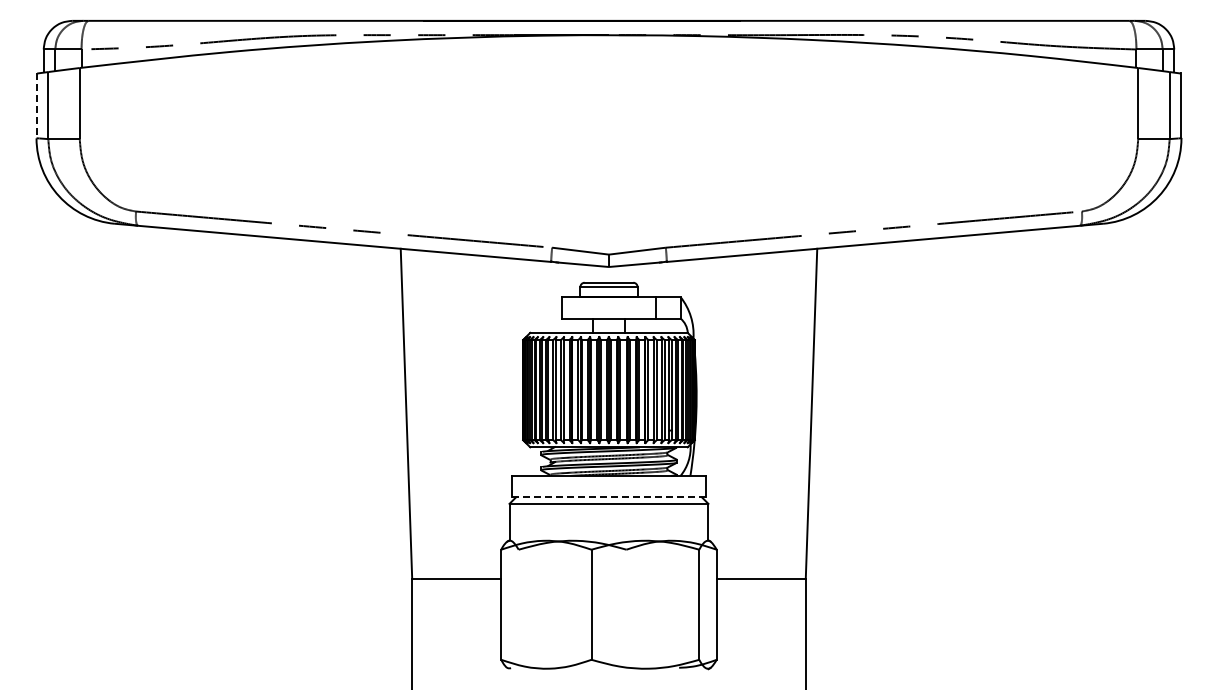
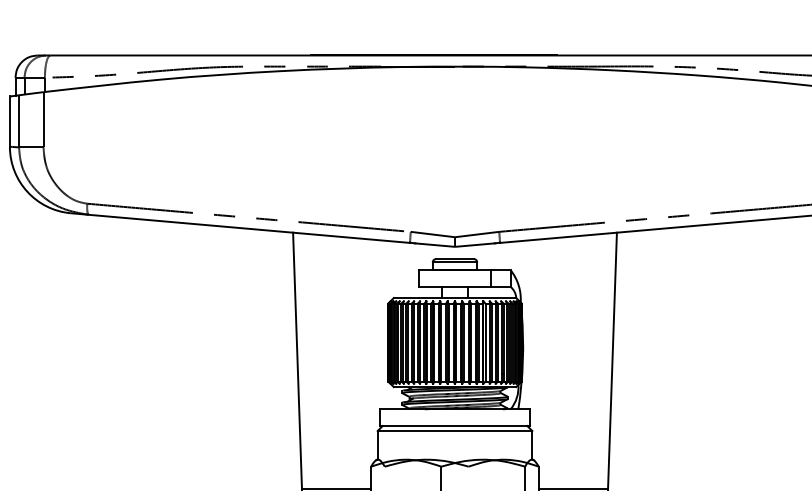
line: (36, 106) -> (9, 122), dashed -> solid
line: (608, 497) -> (454, 426), dashed -> solid

